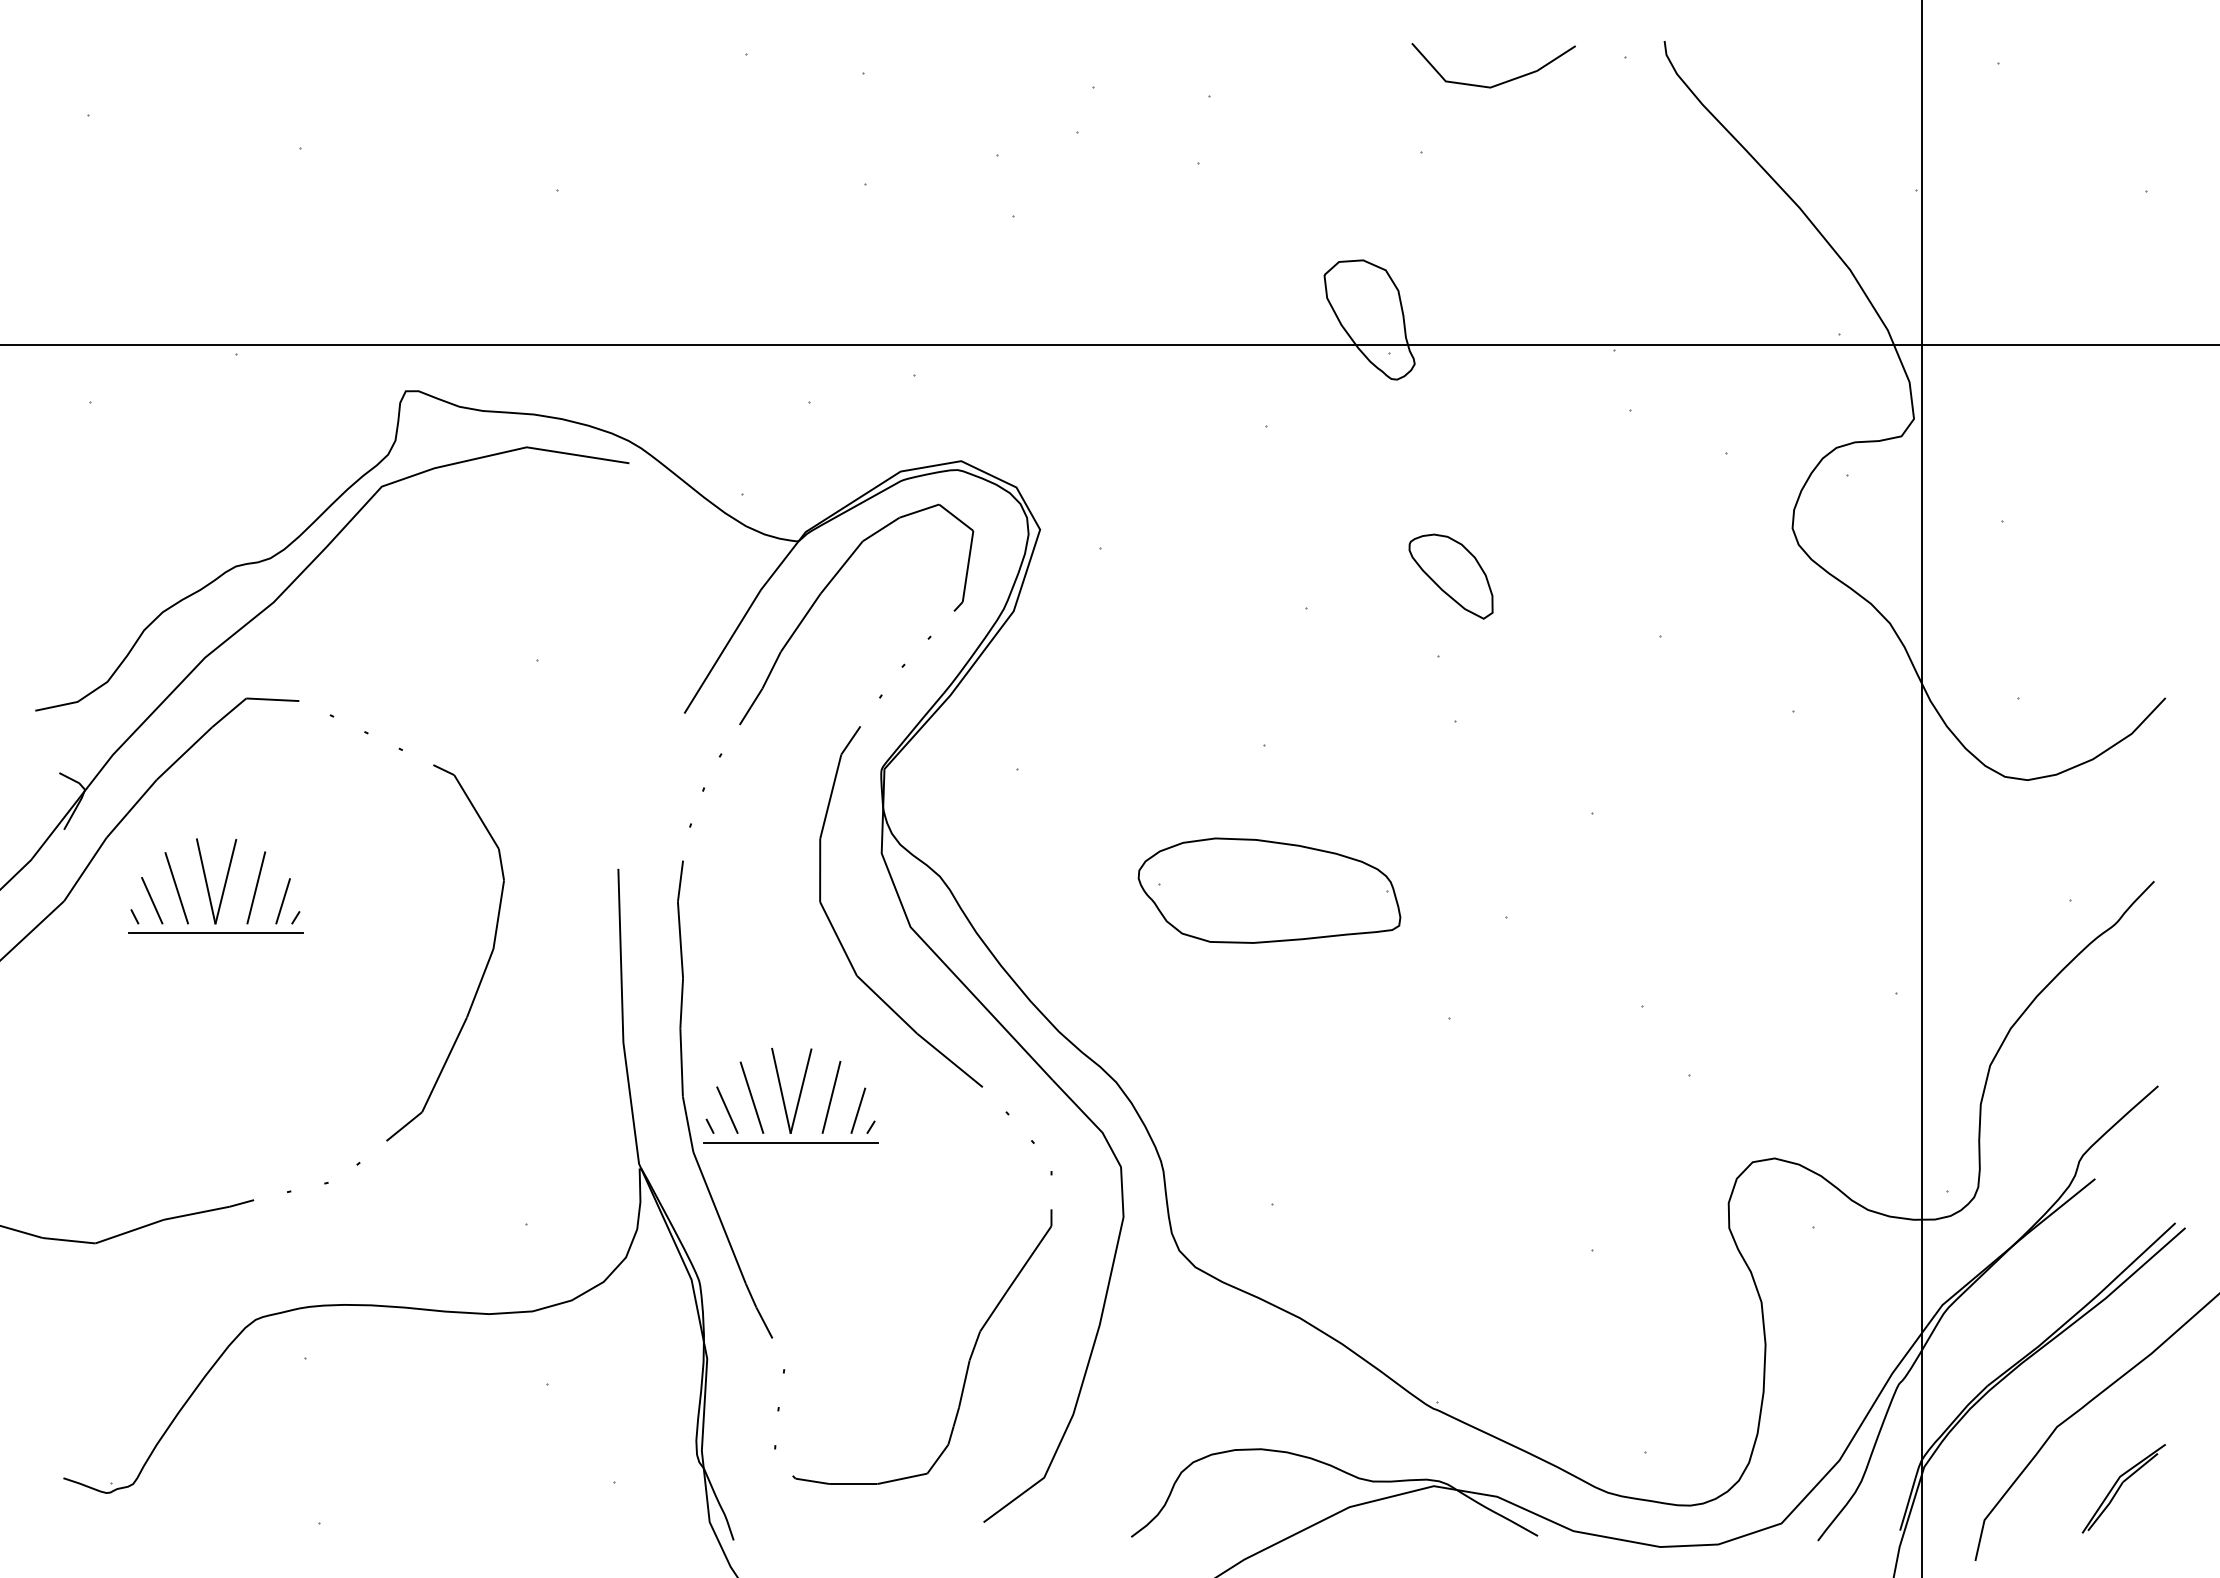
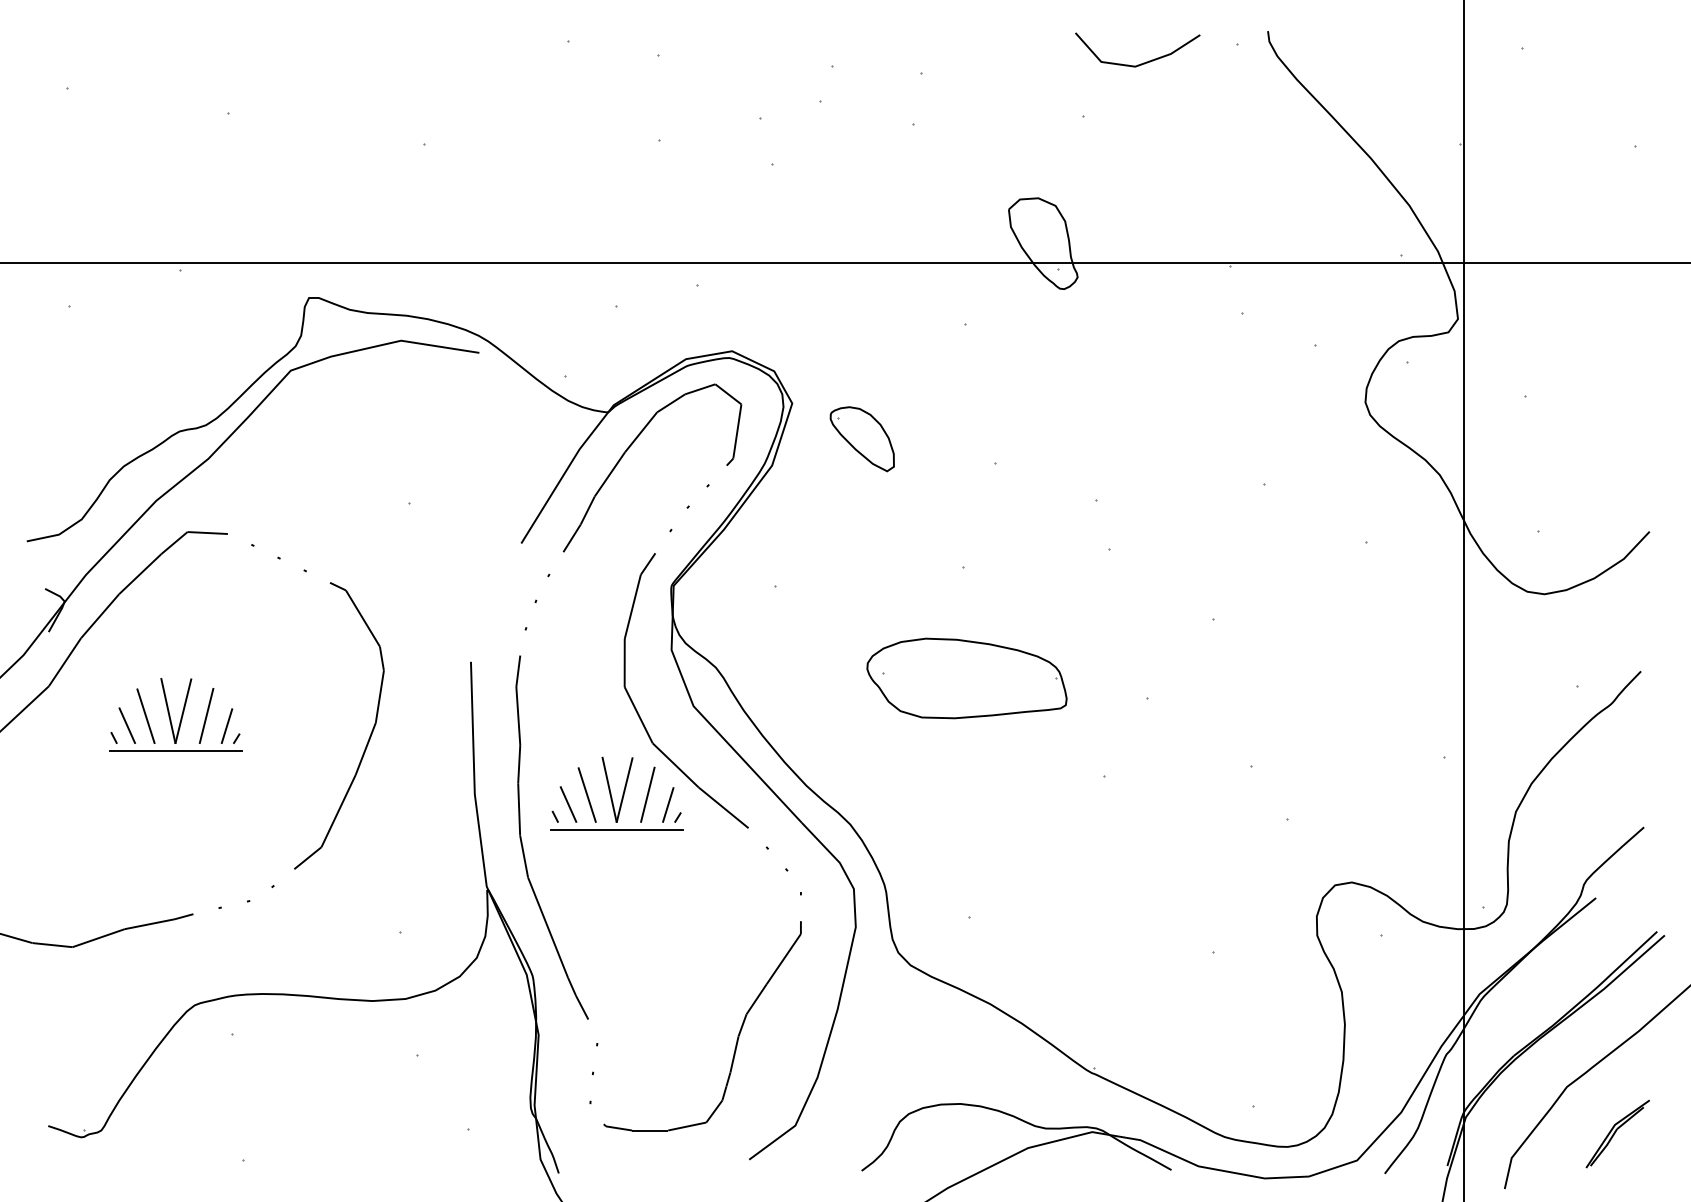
part: (1450, 576) -> (861, 439), moved
part: (208, 886) -> (170, 714), moved
part: (783, 1095) -> (611, 793), moved

